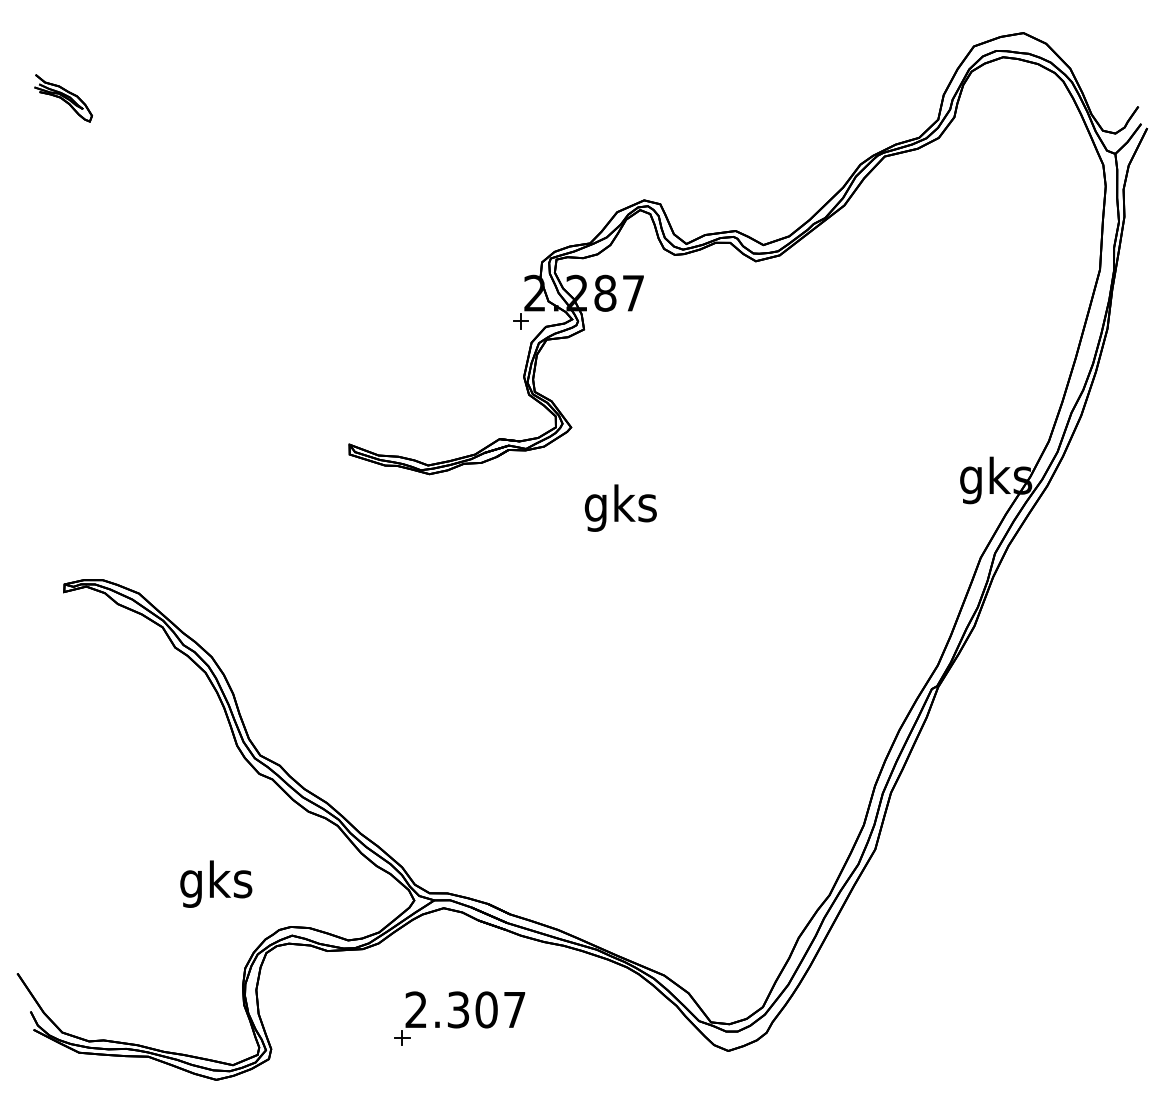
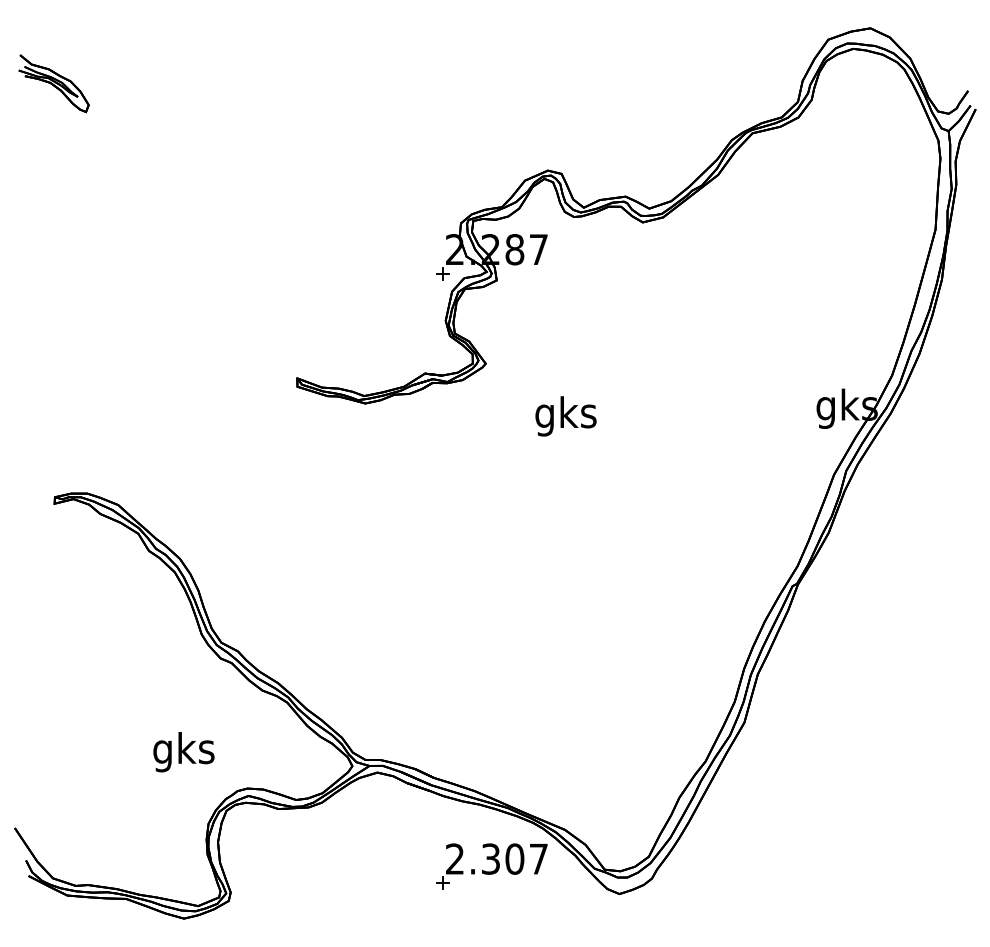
part: (62, 97) -> (53, 83), size x1.43
text: (620, 508) -> (565, 416), moved
part: (459, 1018) -> (491, 866), moved

